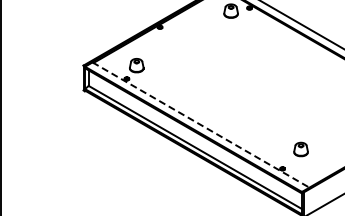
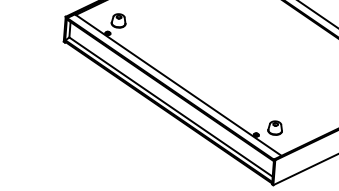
line: (201, 125) -> (178, 85), dashed -> solid
part: (300, 149) -> (274, 128), moved

